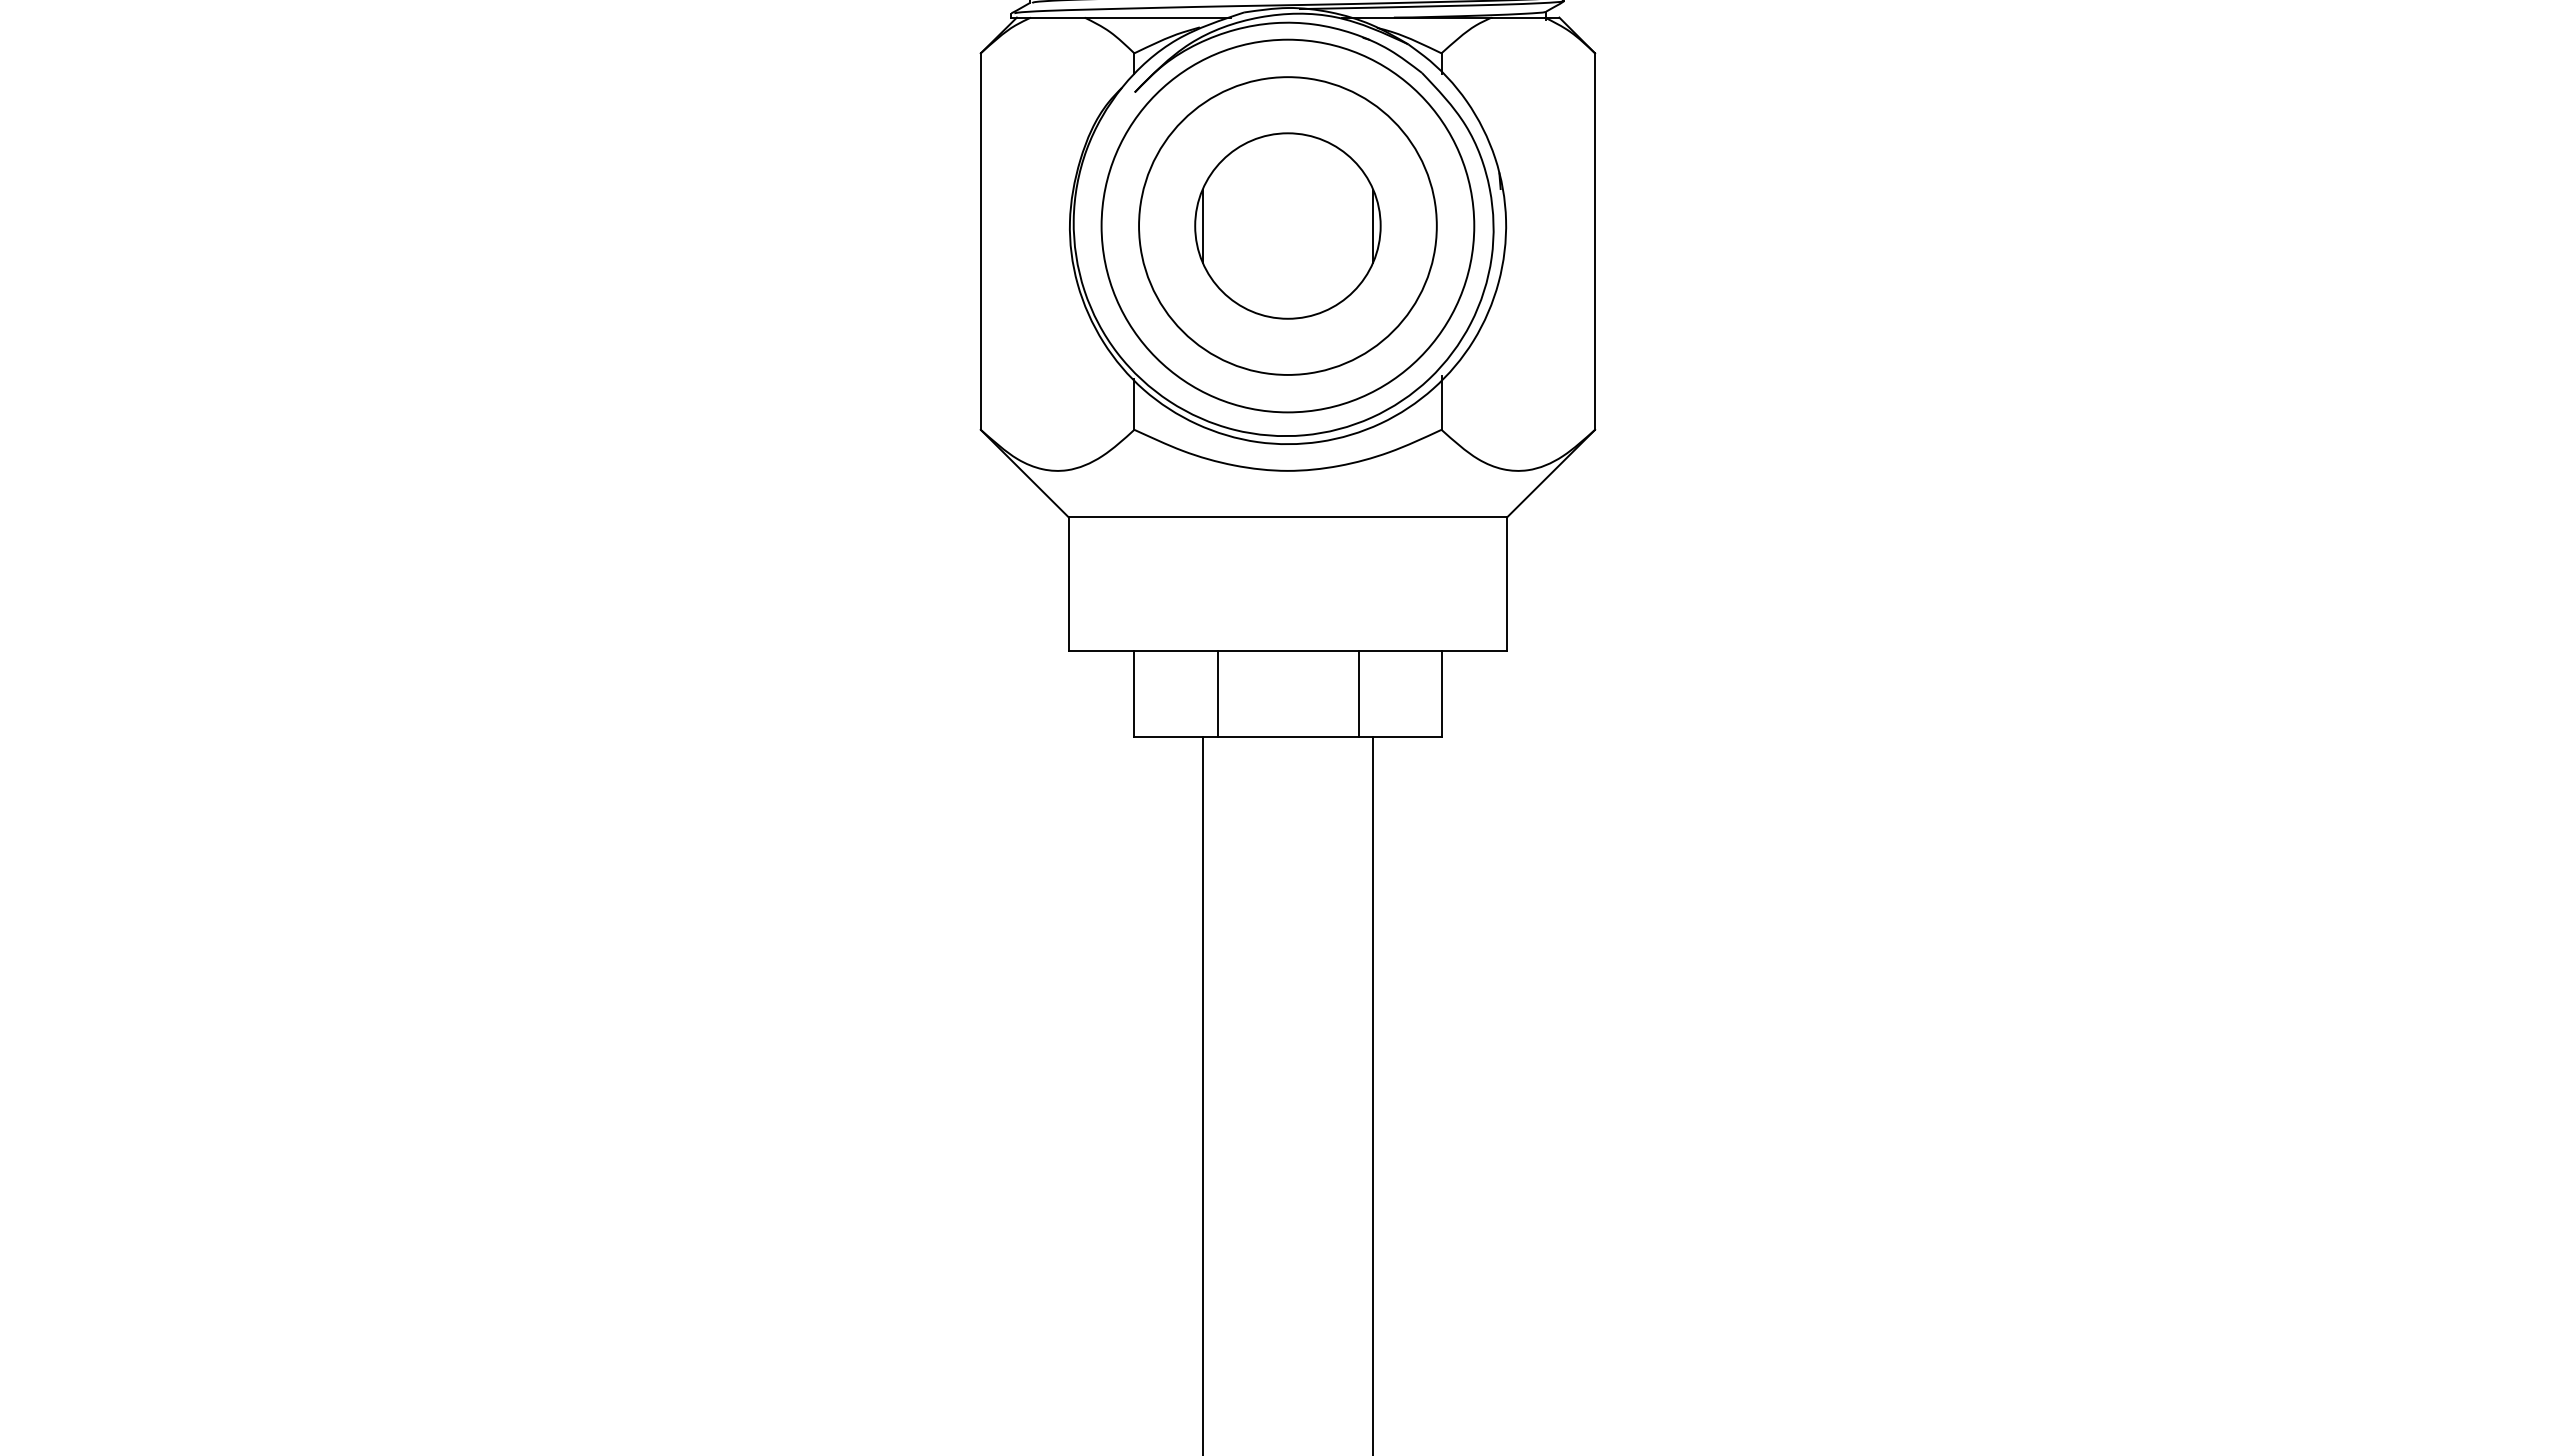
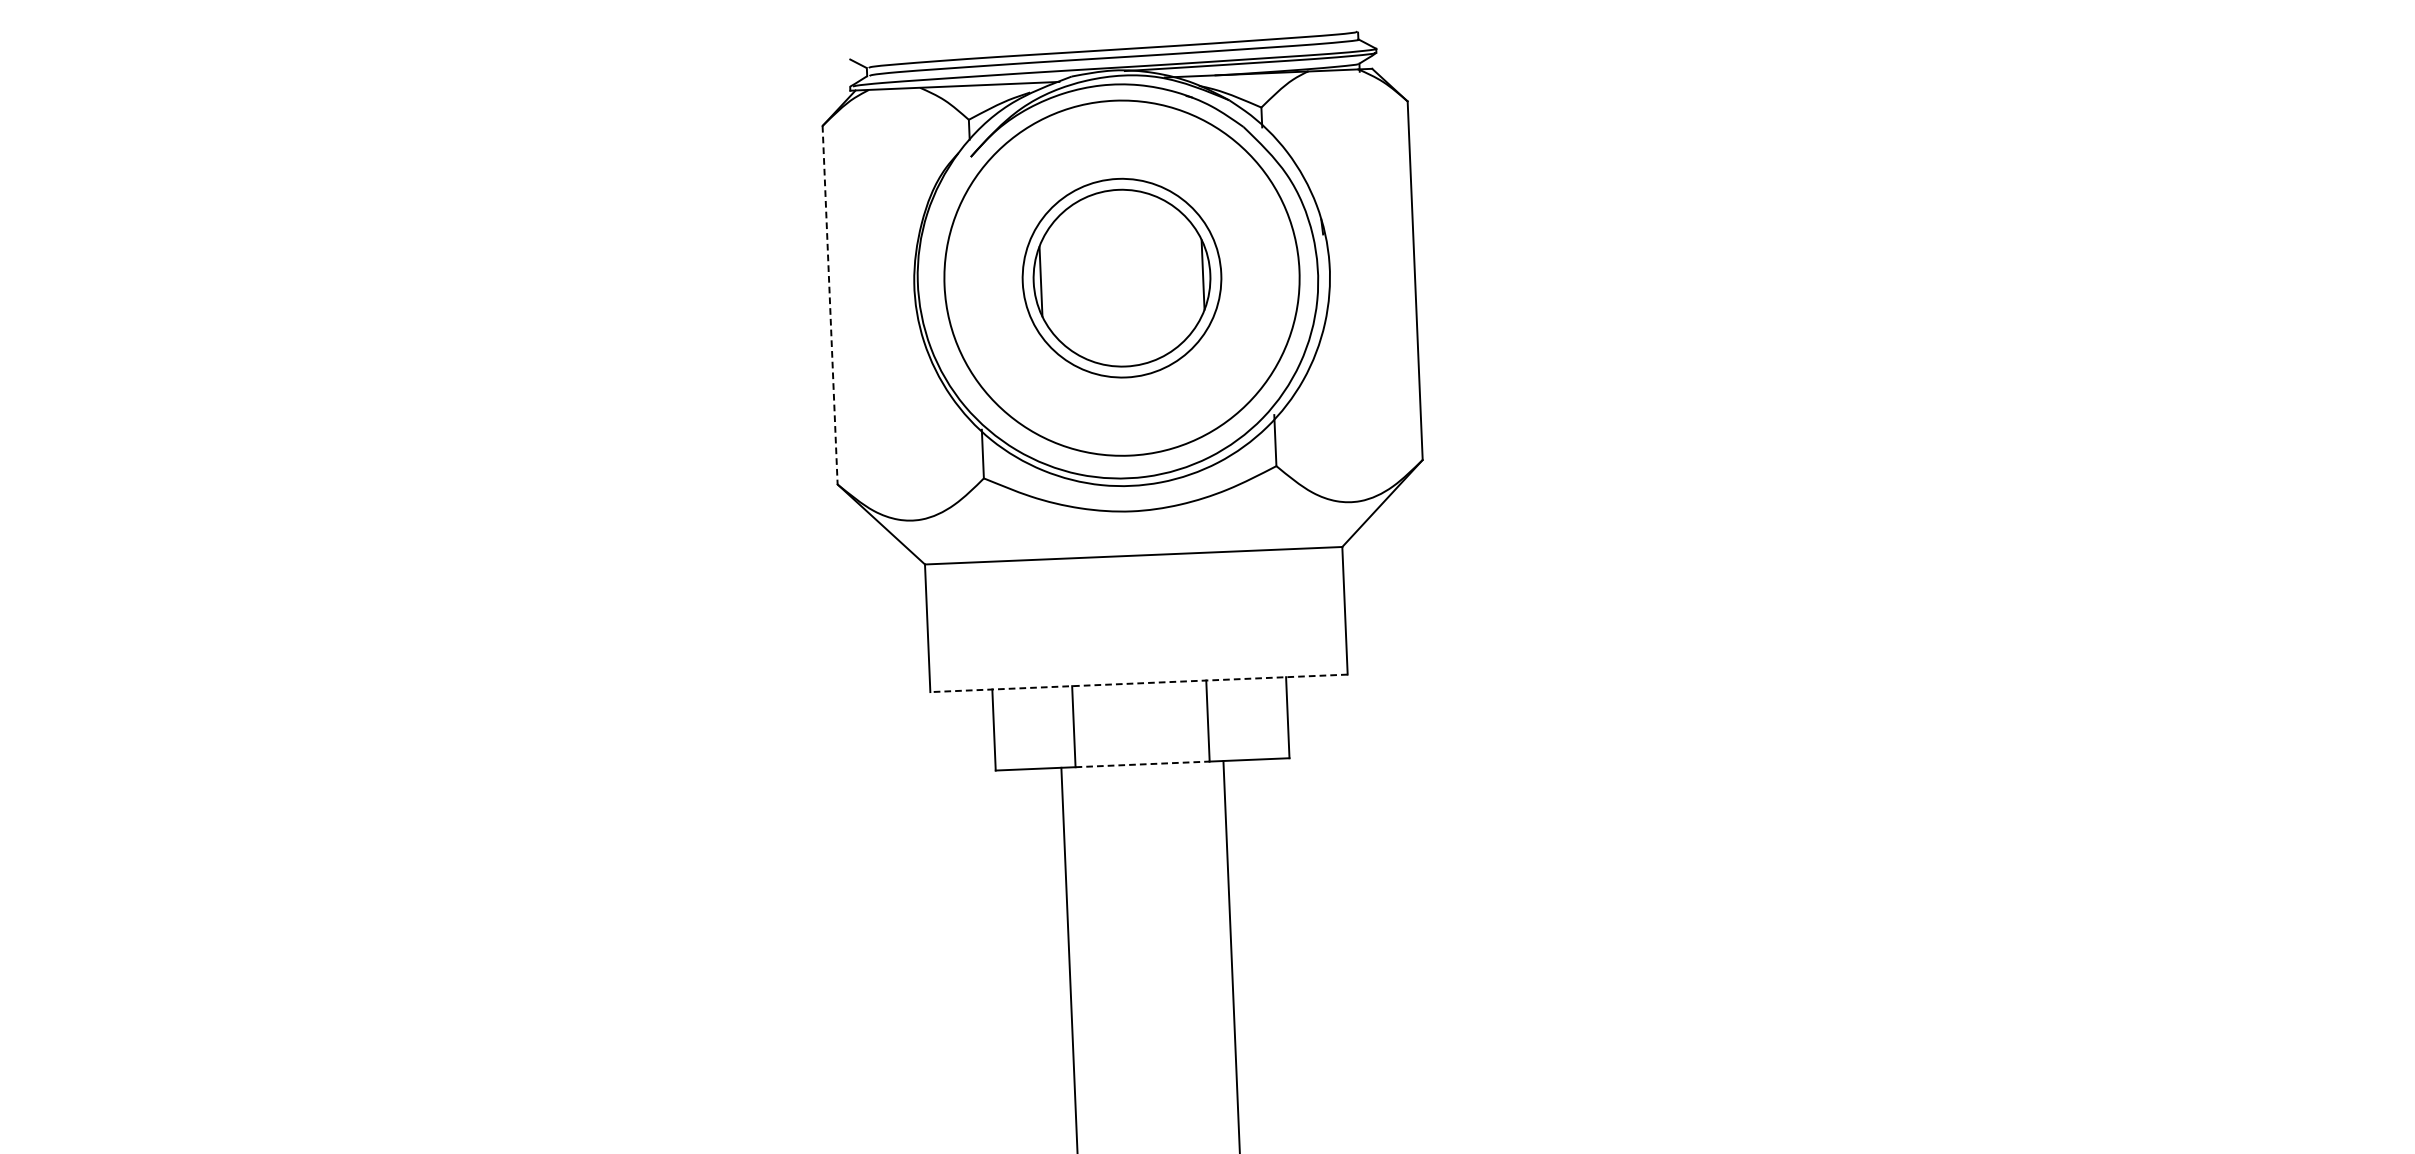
circle: (1287, 225) -> (1121, 277), size x0.7
line: (980, 242) -> (829, 306), solid -> dashed
line: (1287, 651) -> (1138, 683), solid -> dashed
line: (1288, 736) -> (1142, 764), solid -> dashed

